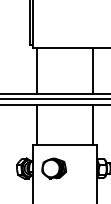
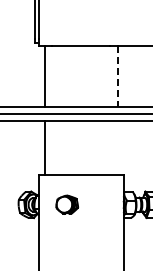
line: (92, 71) -> (117, 77), solid -> dashed
line: (92, 124) -> (117, 147), removed
part: (53, 168) -> (66, 204), size x0.7

